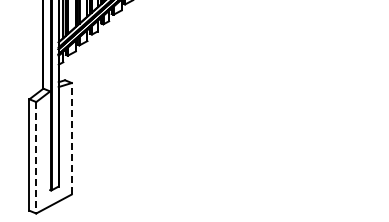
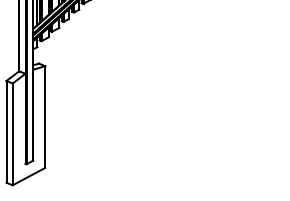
line: (71, 138) -> (44, 116), dashed -> solid
line: (36, 157) -> (12, 134), dashed -> solid

